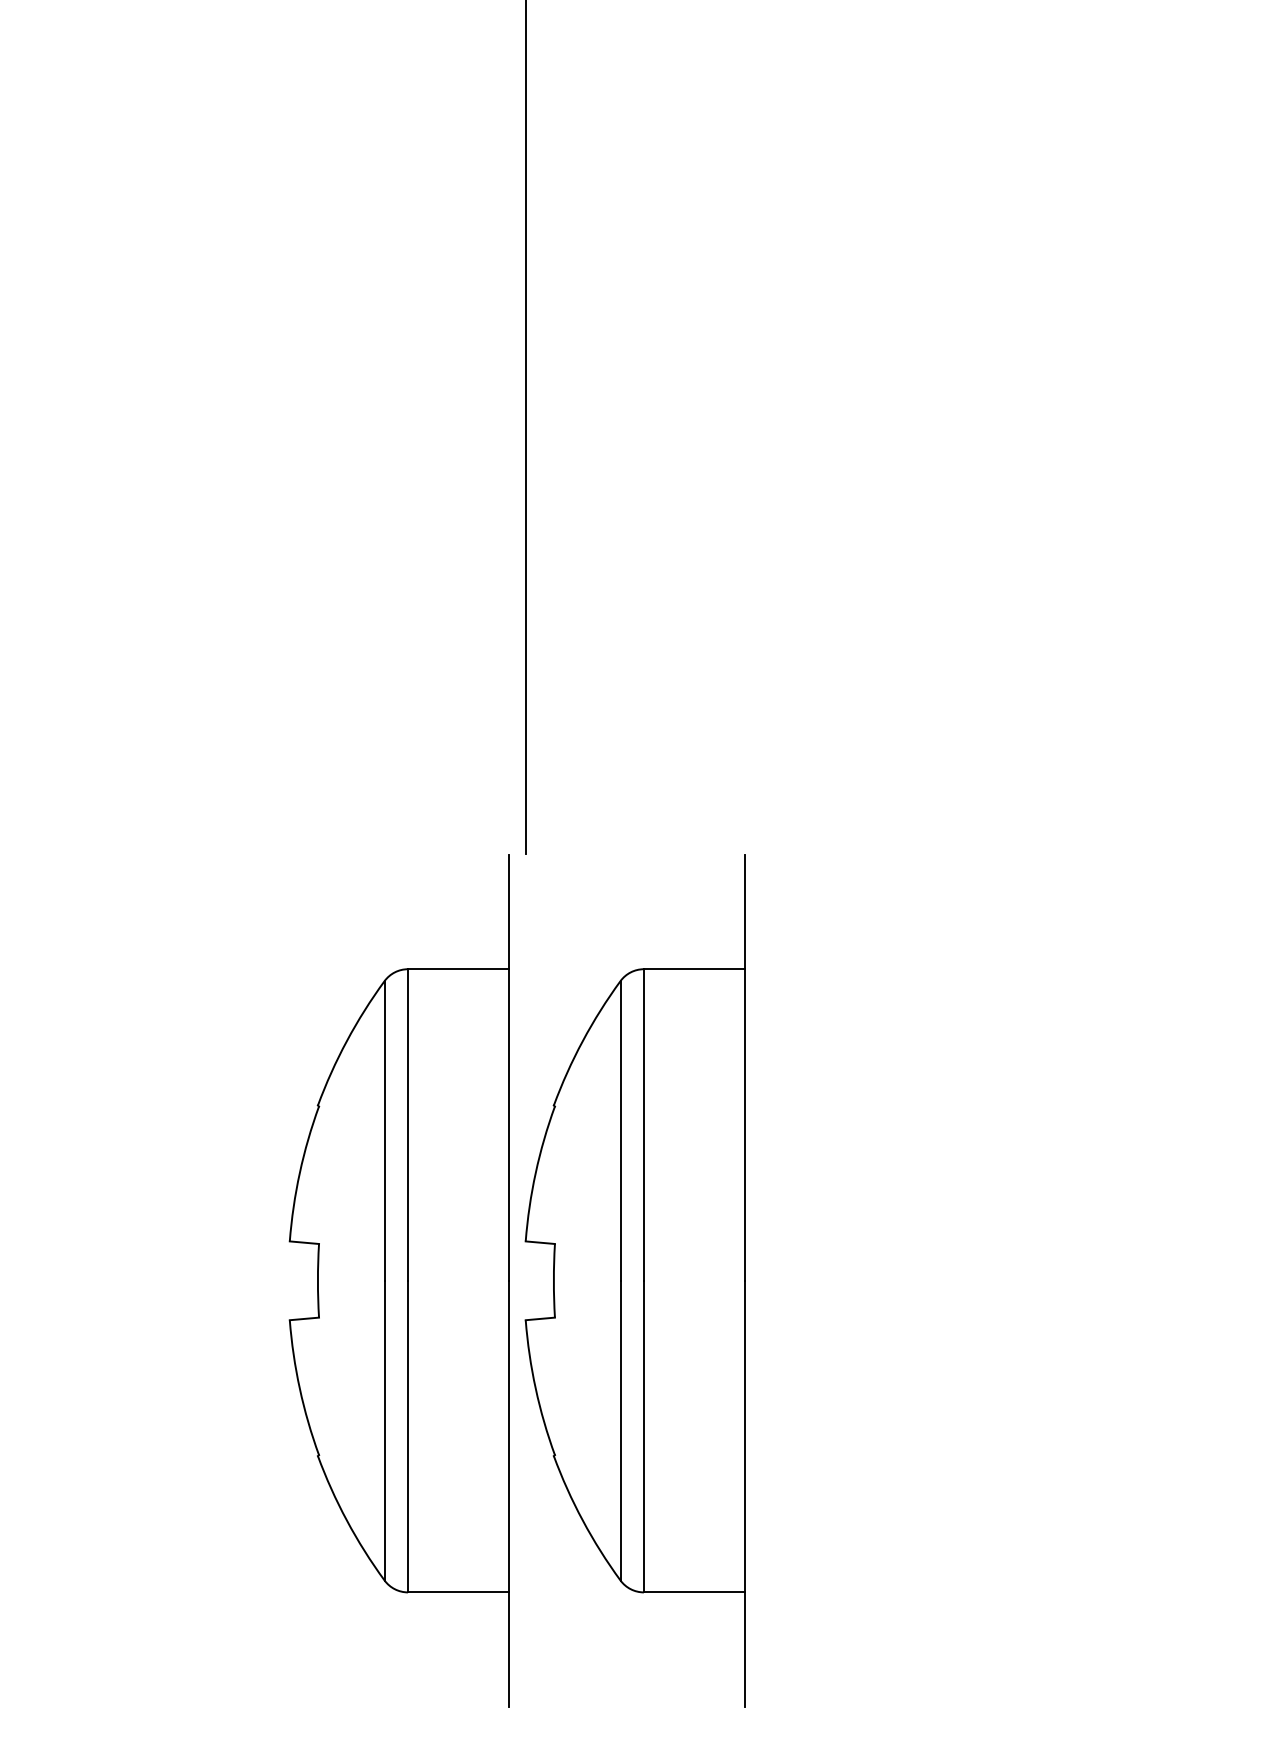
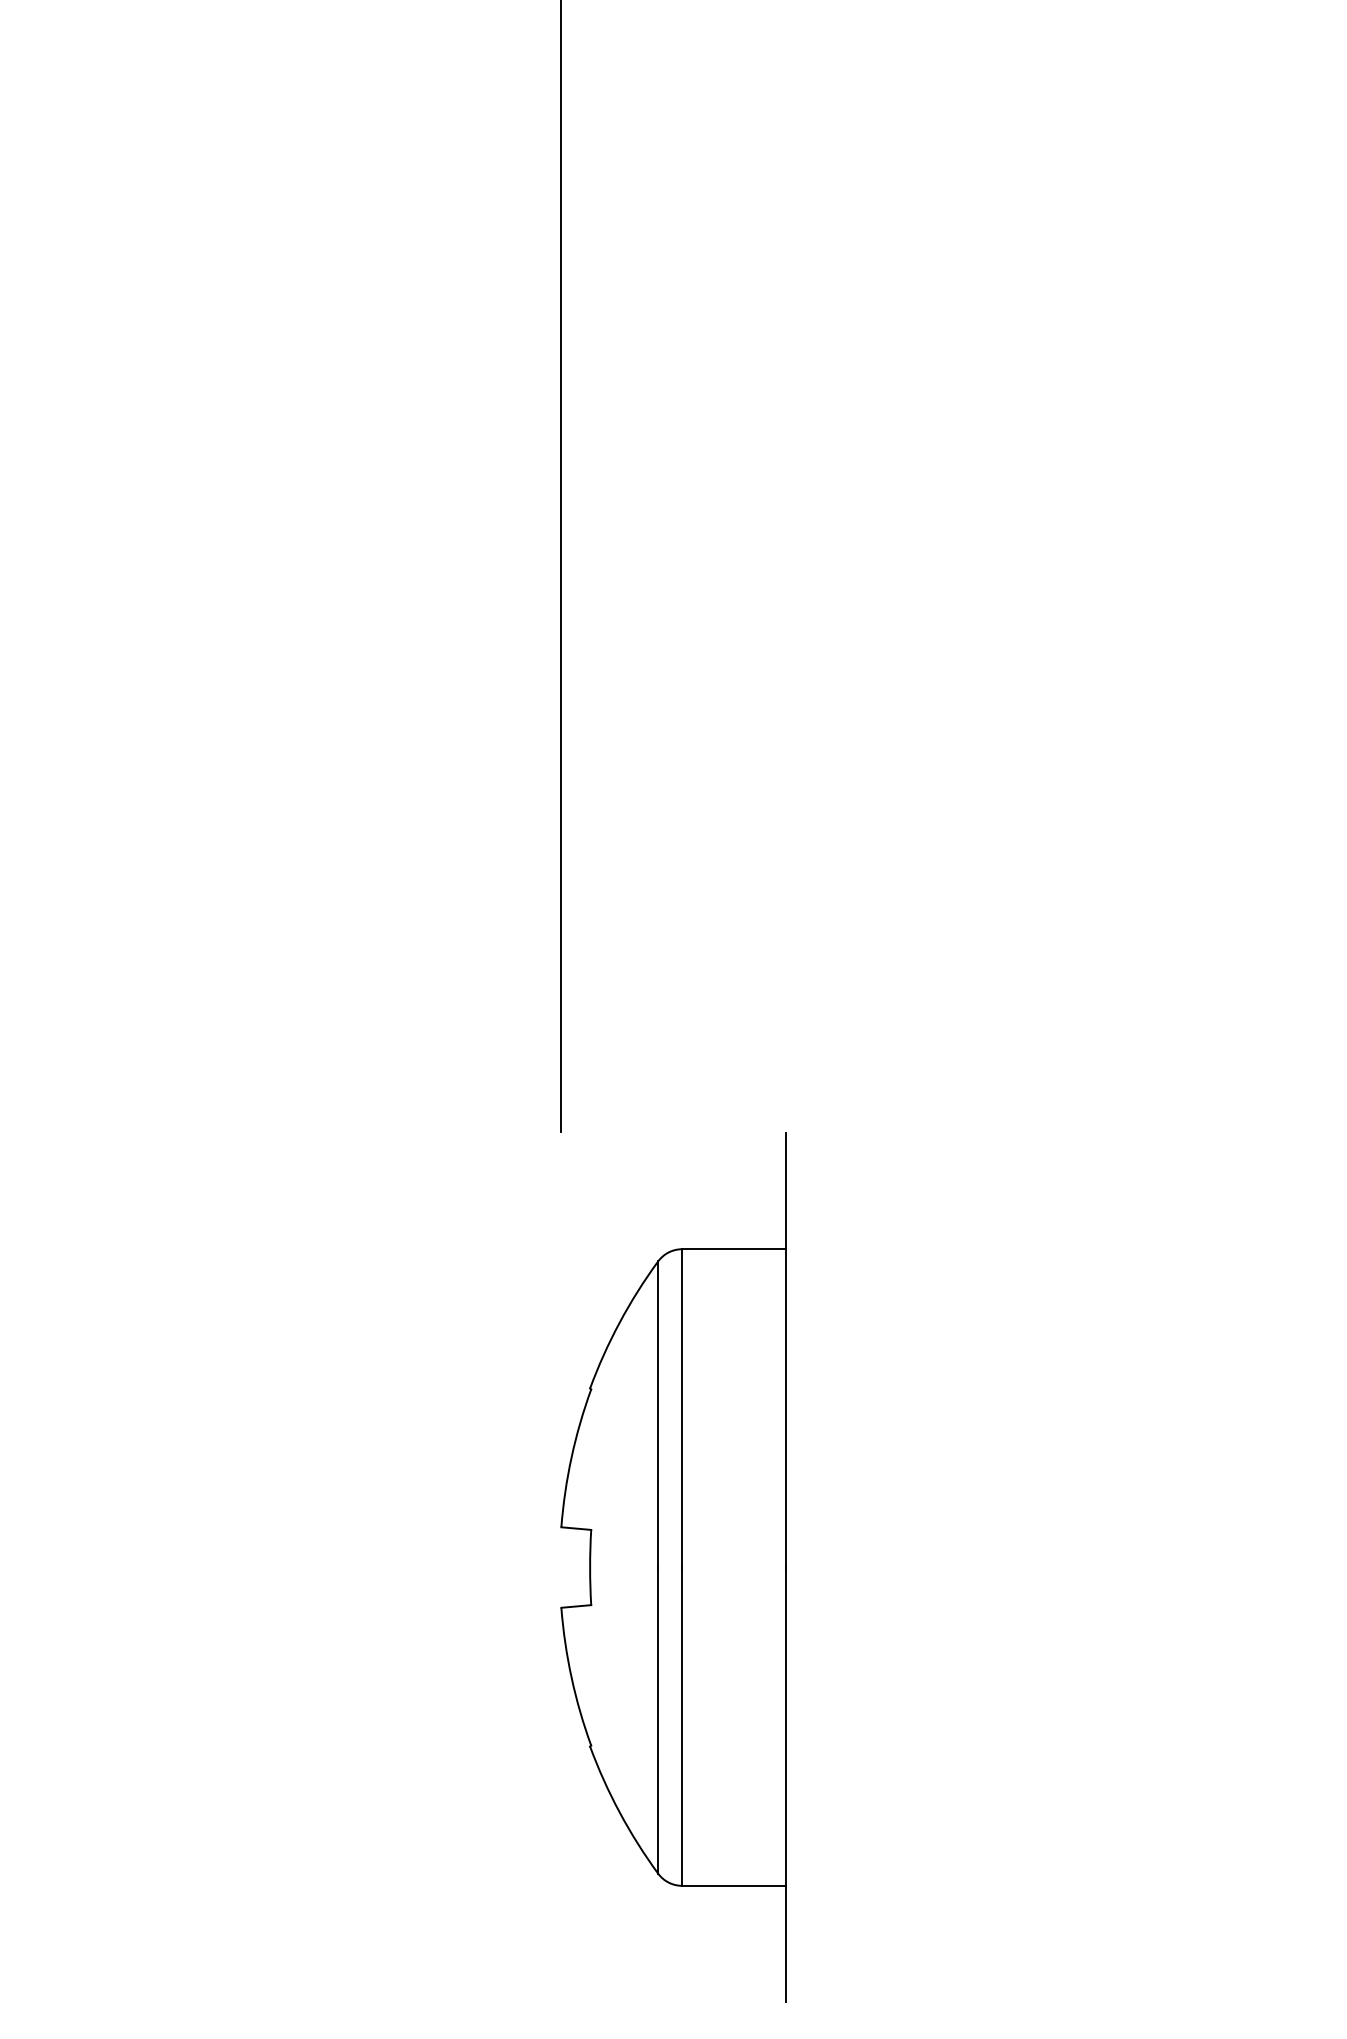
part: (399, 1280) -> (432, 1567), removed

